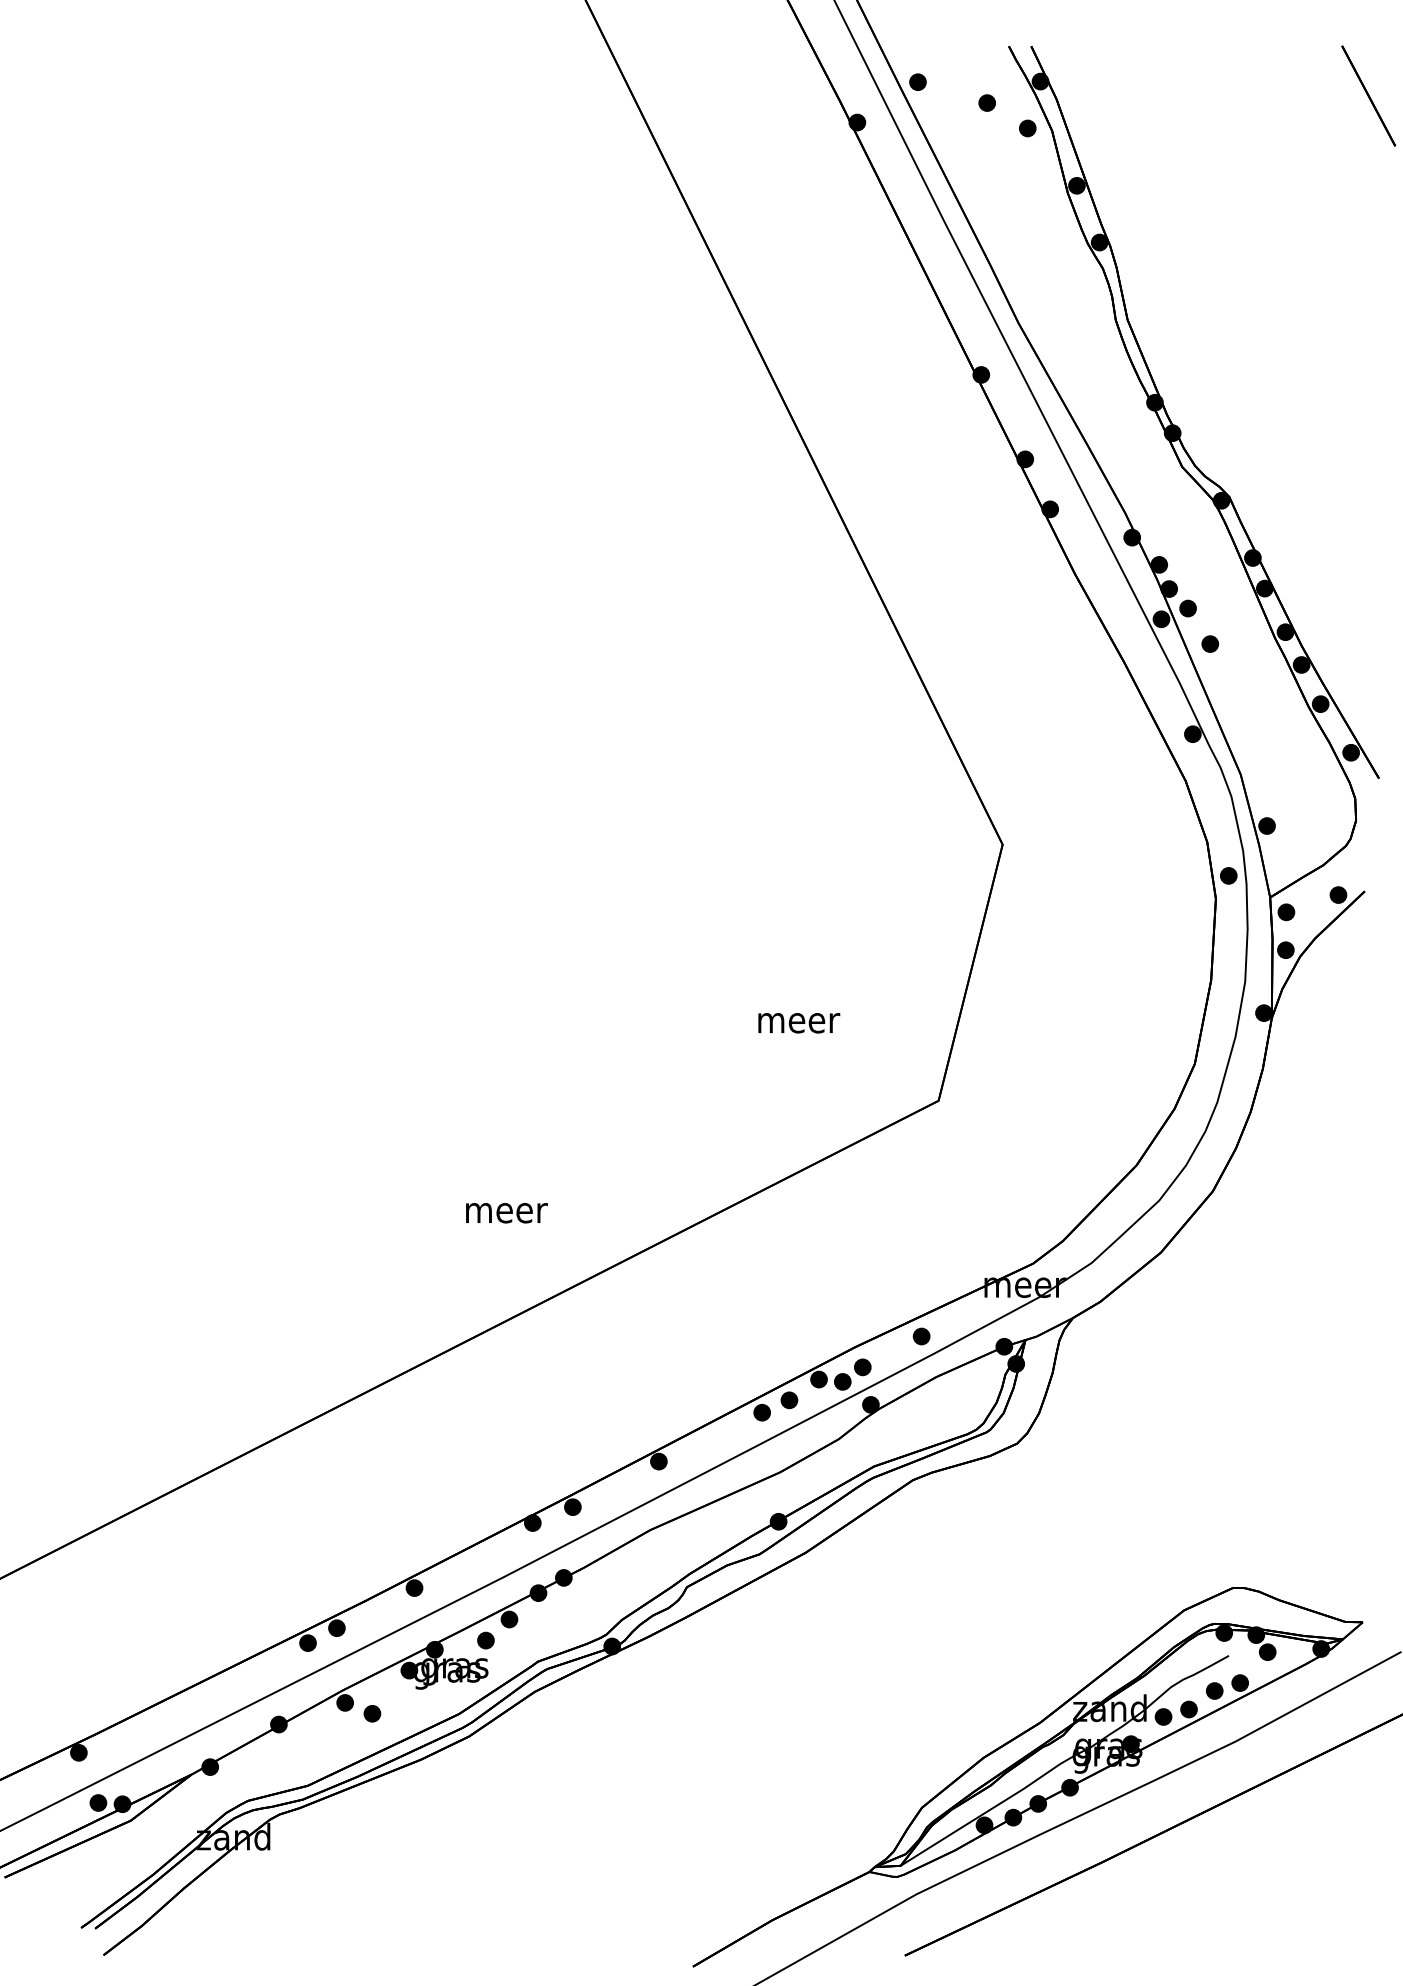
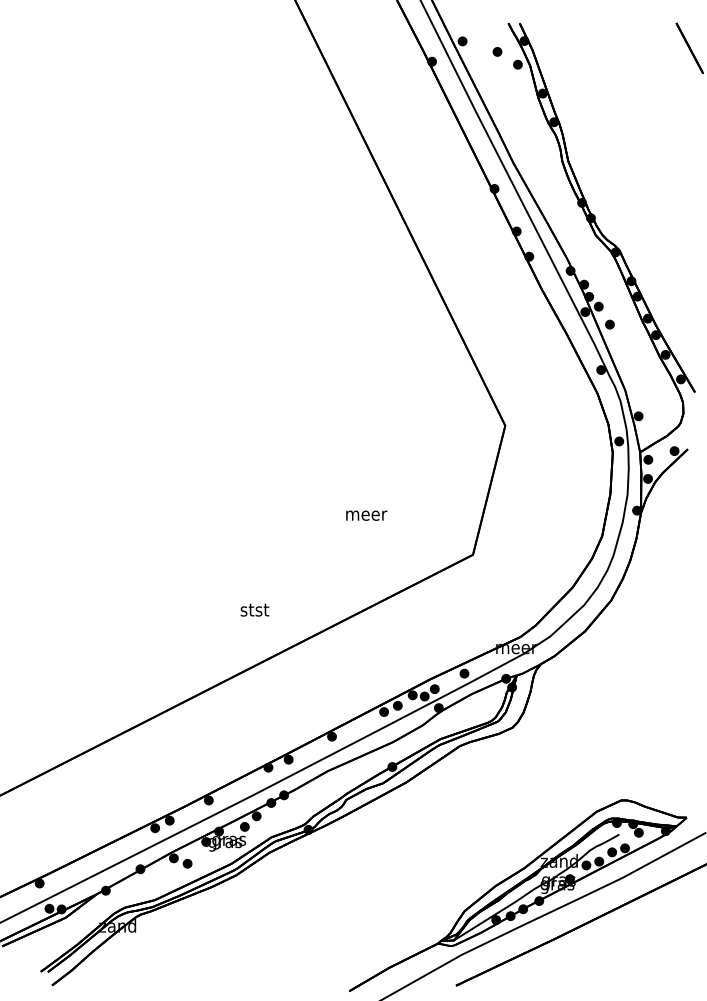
text: (798, 1022) -> (366, 515), moved
text: (505, 1209) -> (254, 609), meer -> stst

